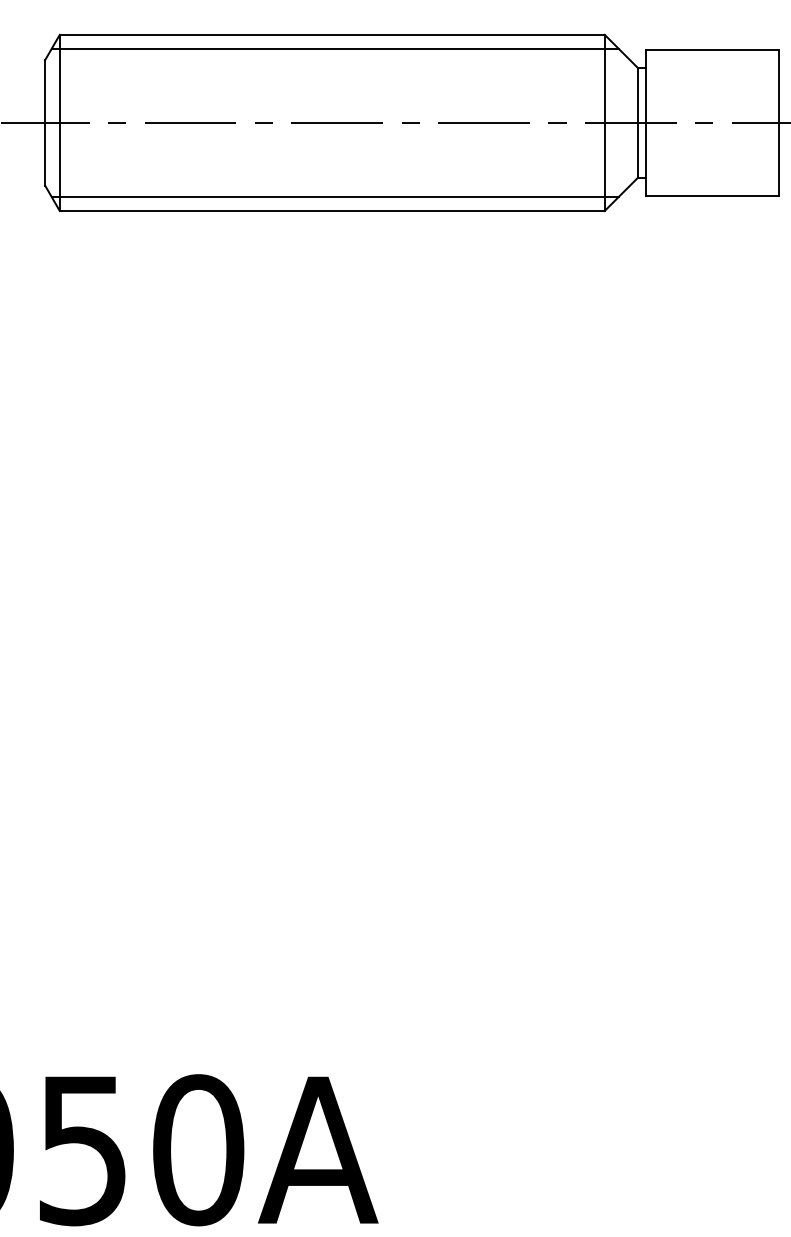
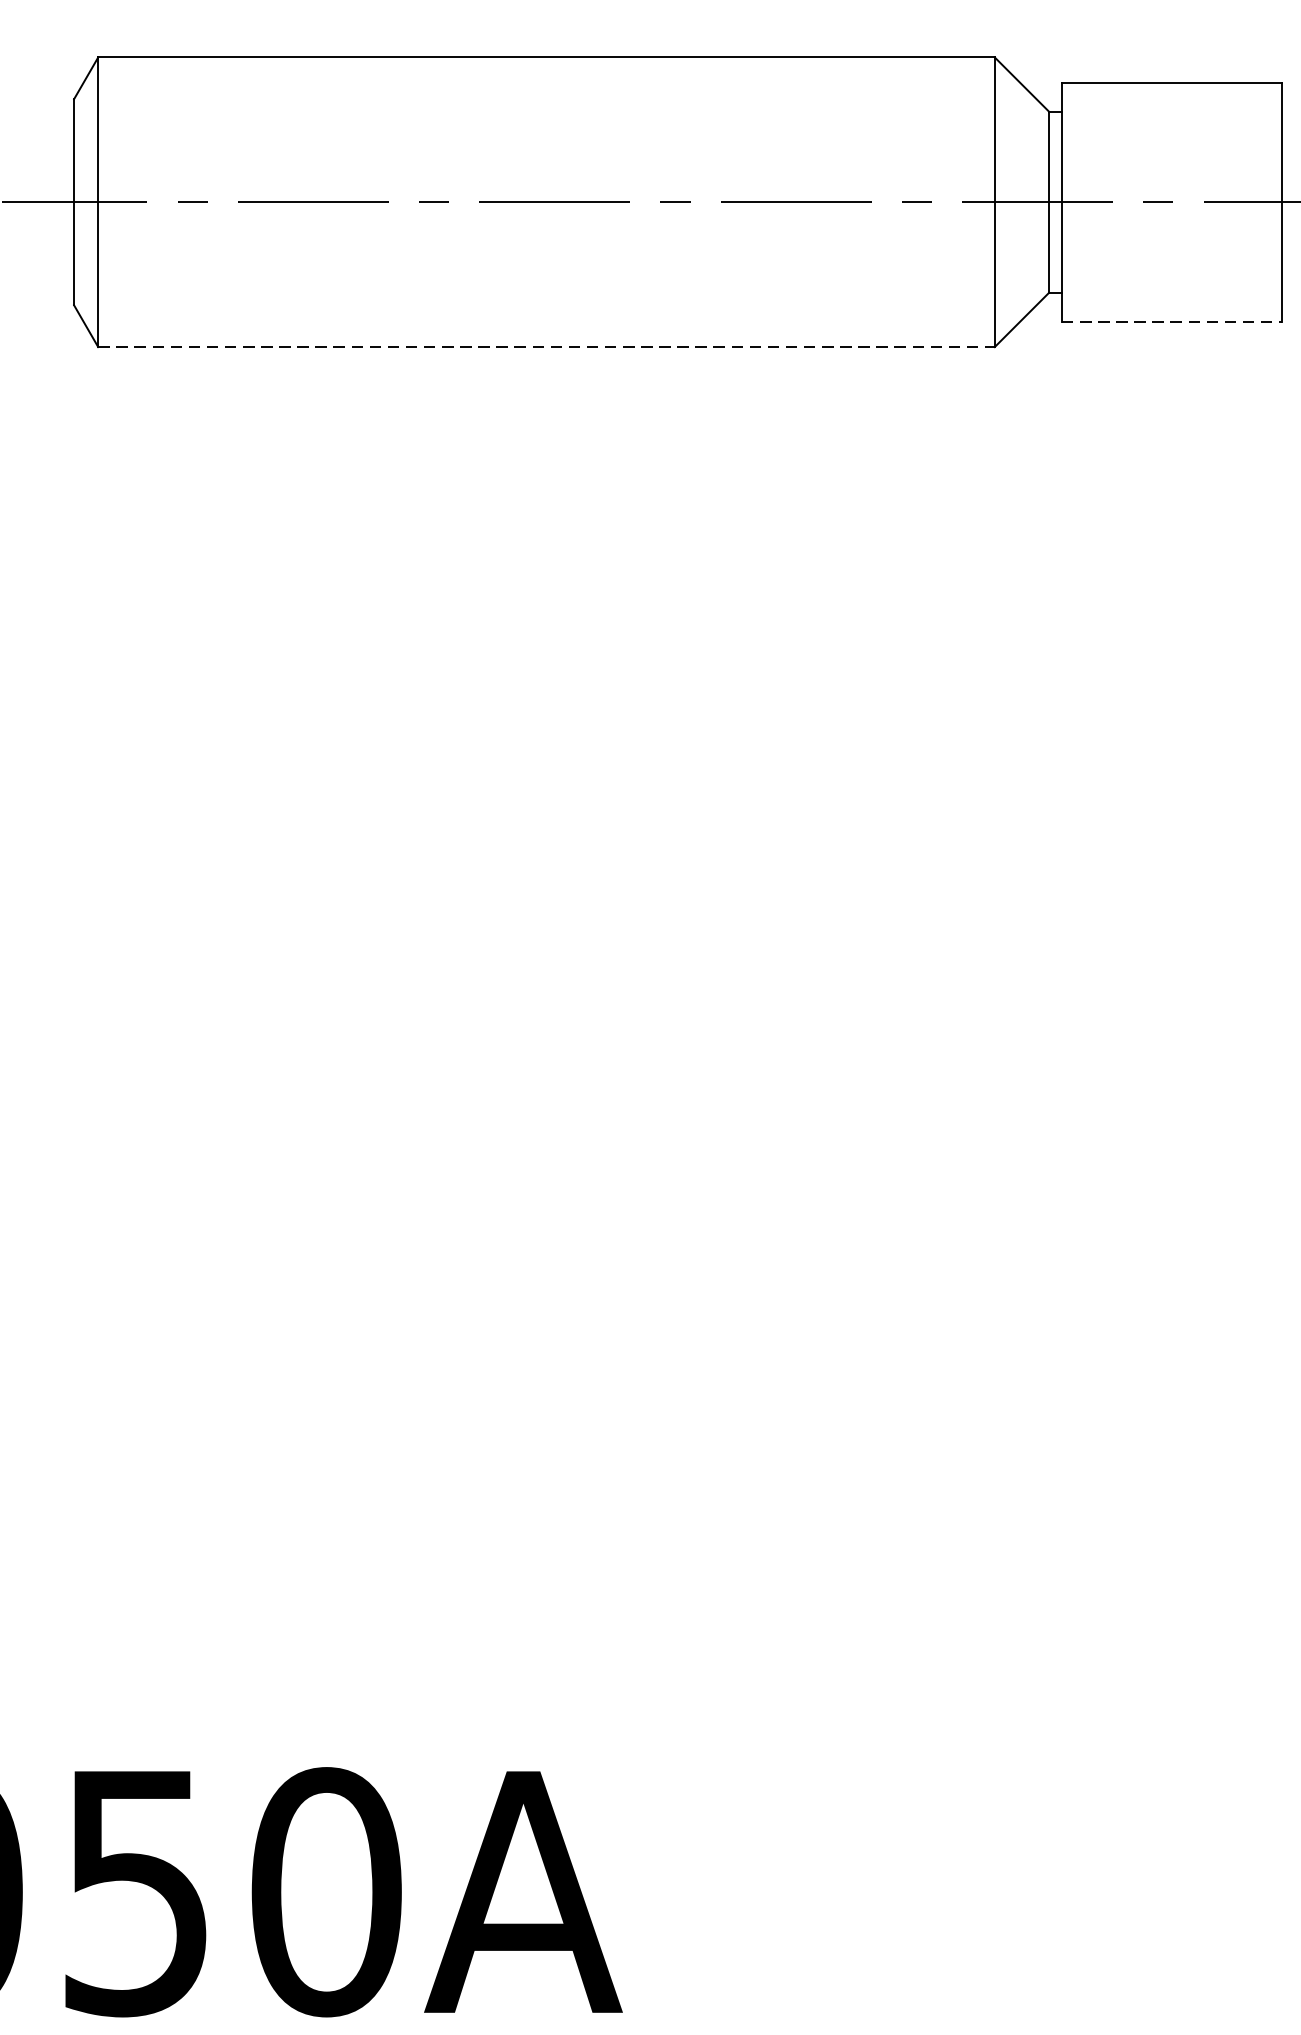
line: (334, 48) -> (550, 79), removed
line: (712, 195) -> (1171, 321), solid -> dashed
line: (334, 197) -> (550, 324), removed
line: (332, 210) -> (546, 346), solid -> dashed

